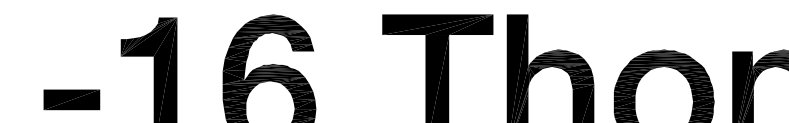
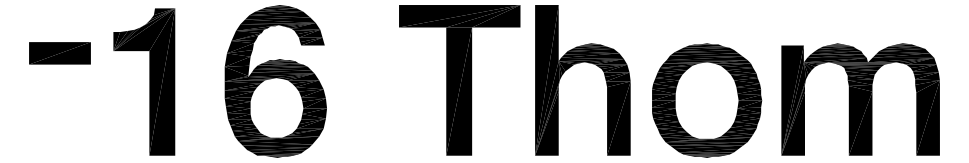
part: (71, 100) -> (59, 53), moved

